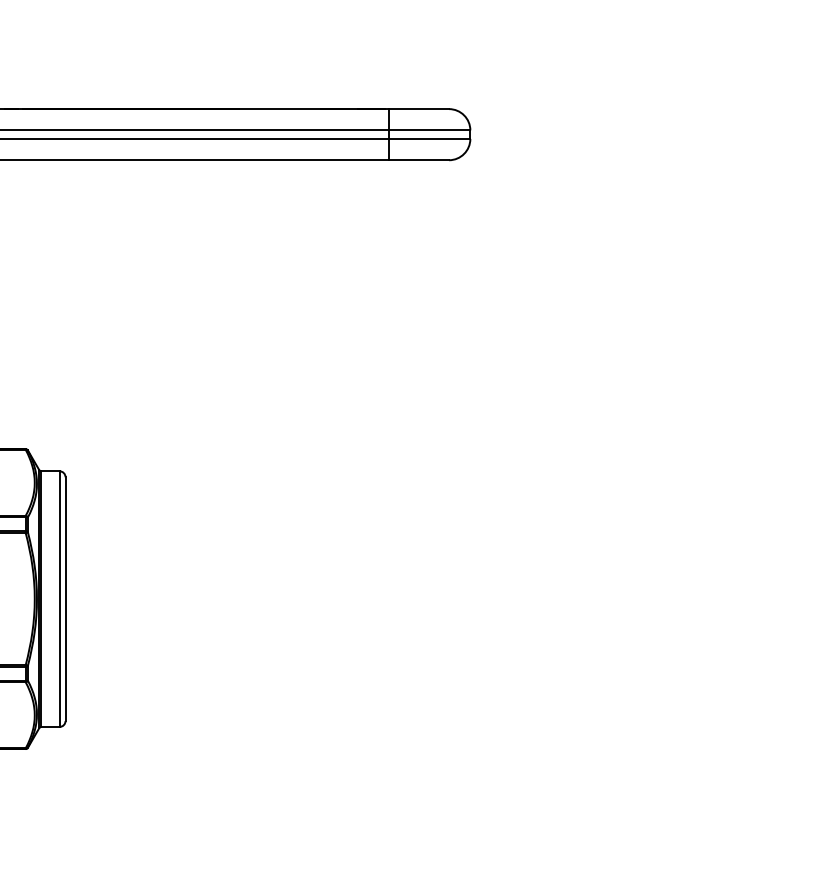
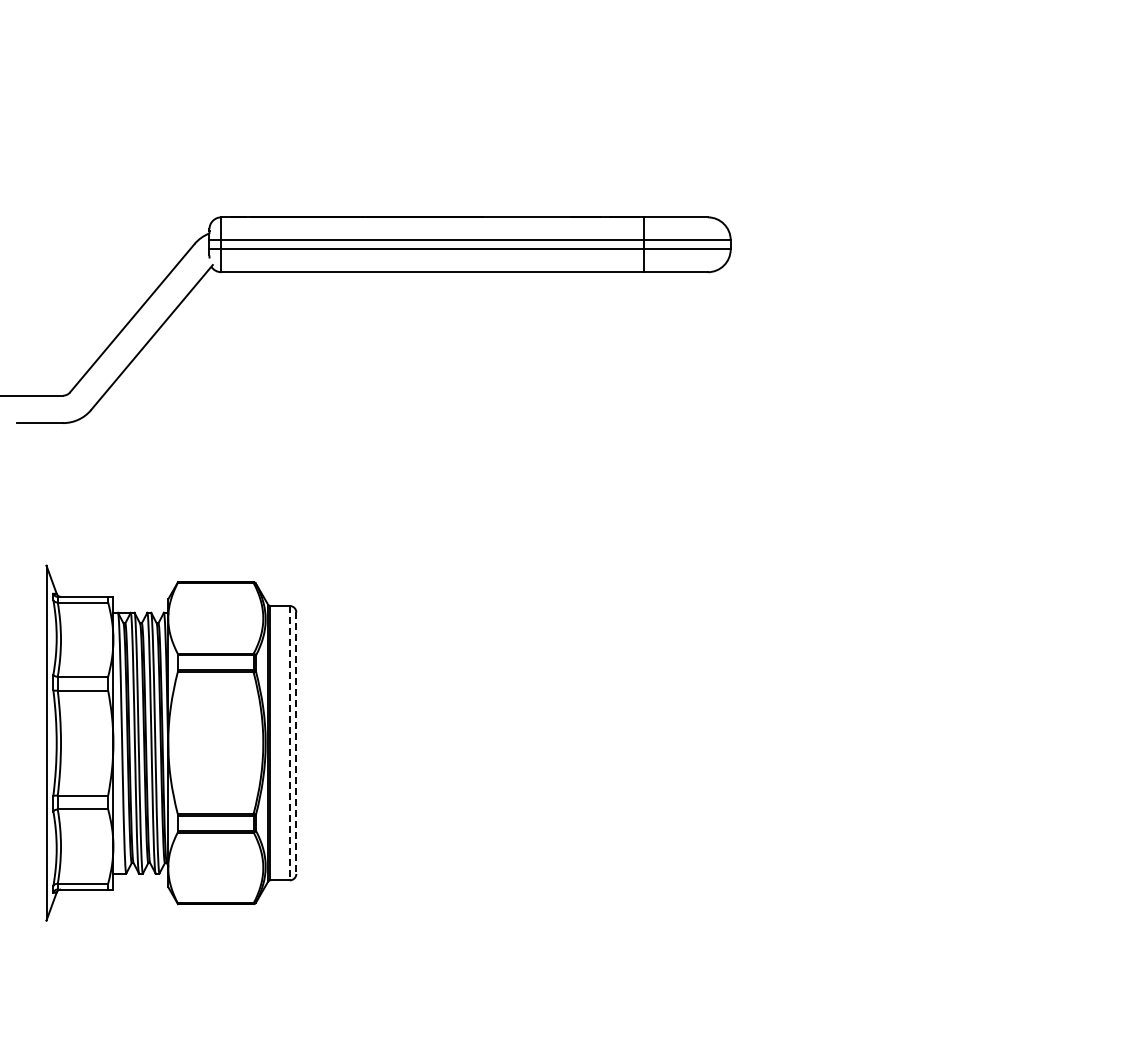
line: (59, 599) -> (289, 743), solid -> dashed
line: (65, 599) -> (296, 743), solid -> dashed

